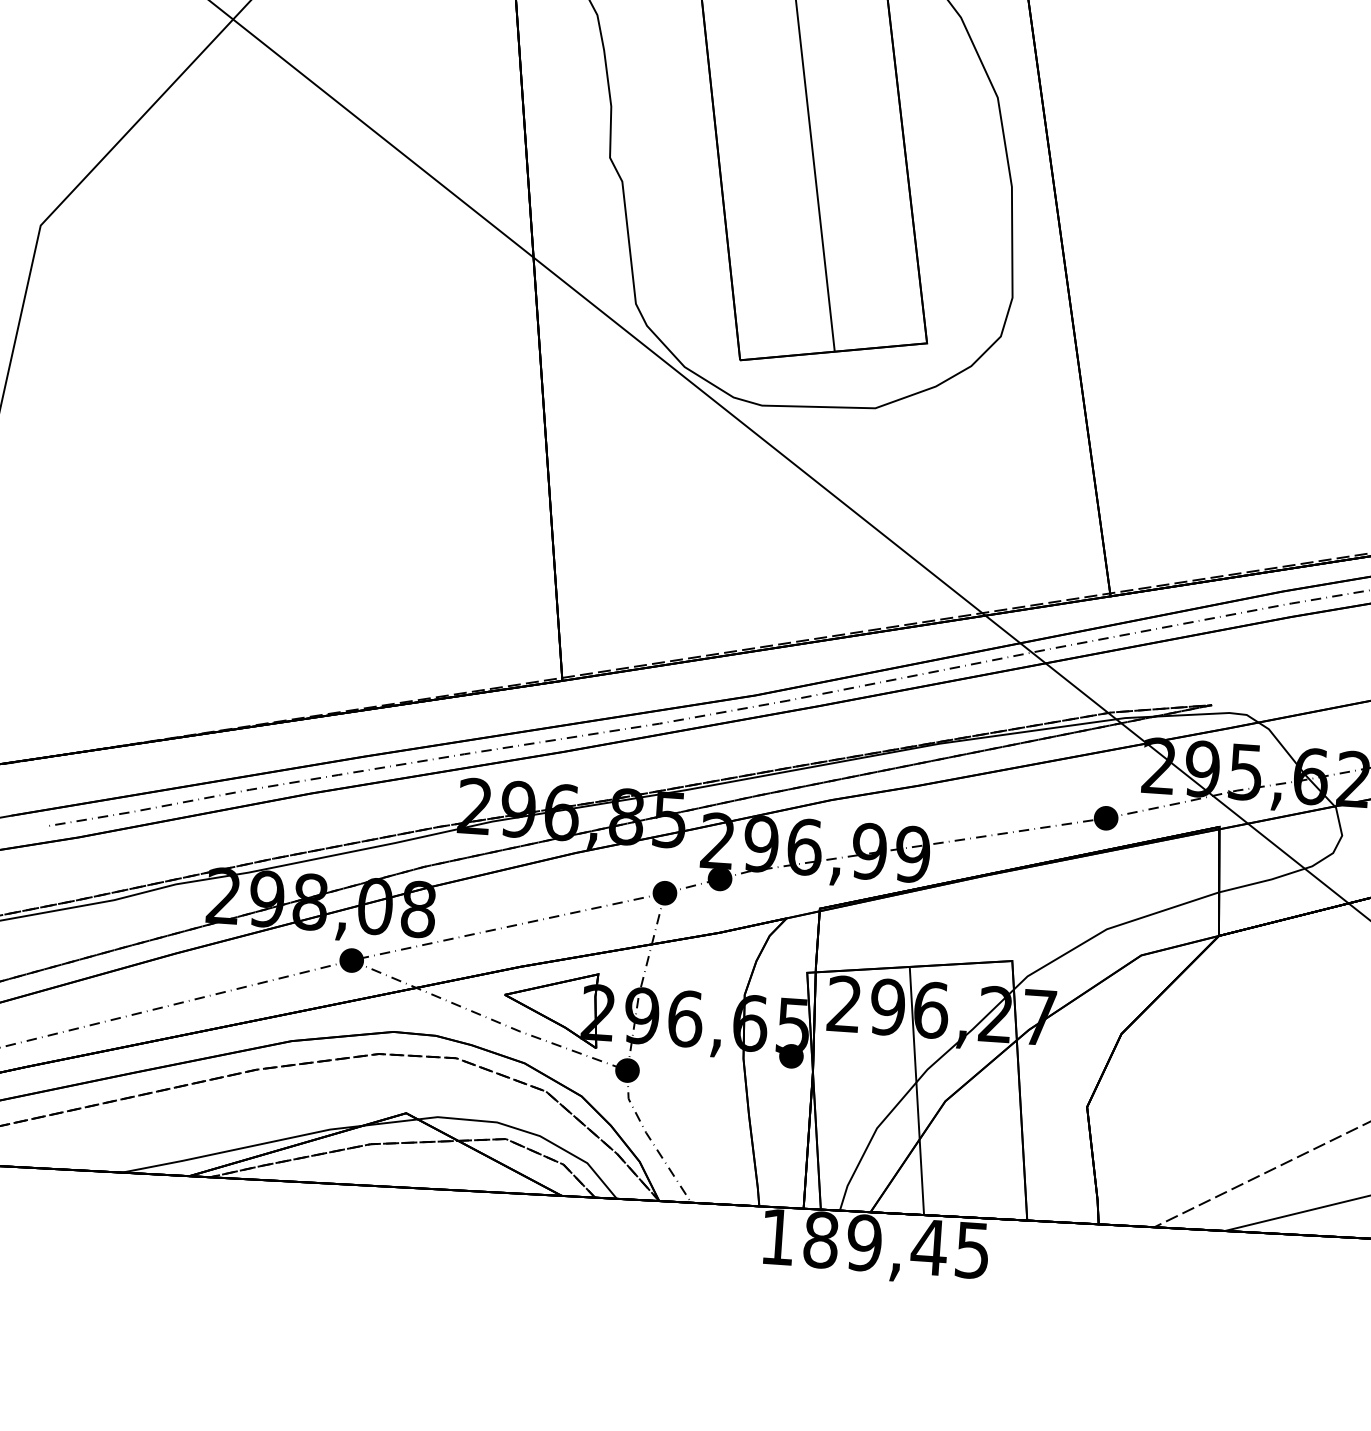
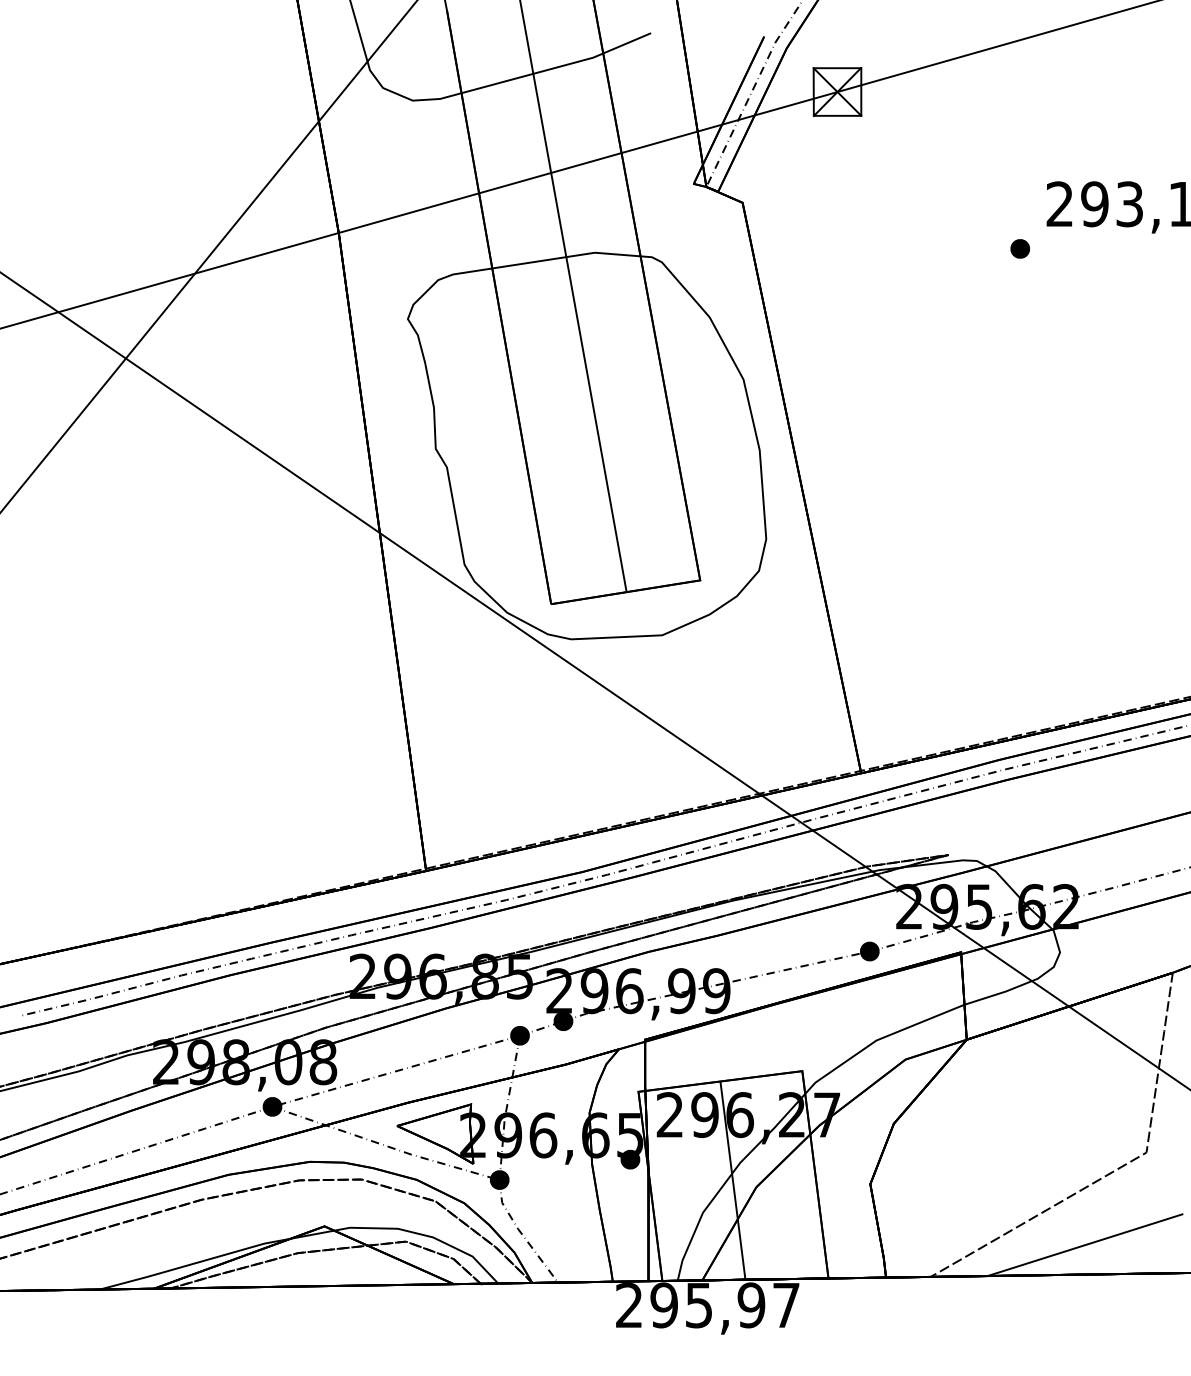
text: (874, 1243) -> (707, 1305), 189,45 -> 295,97

